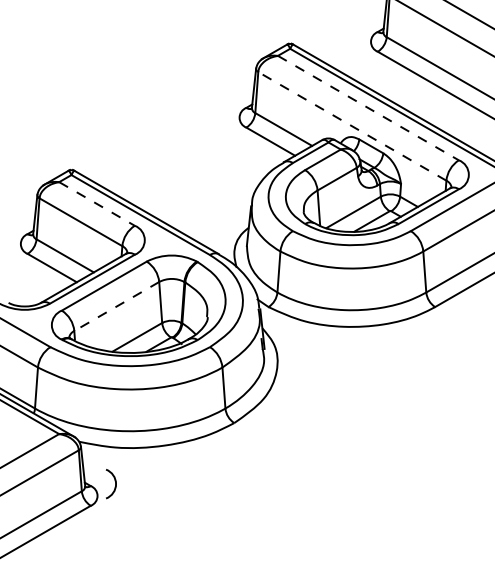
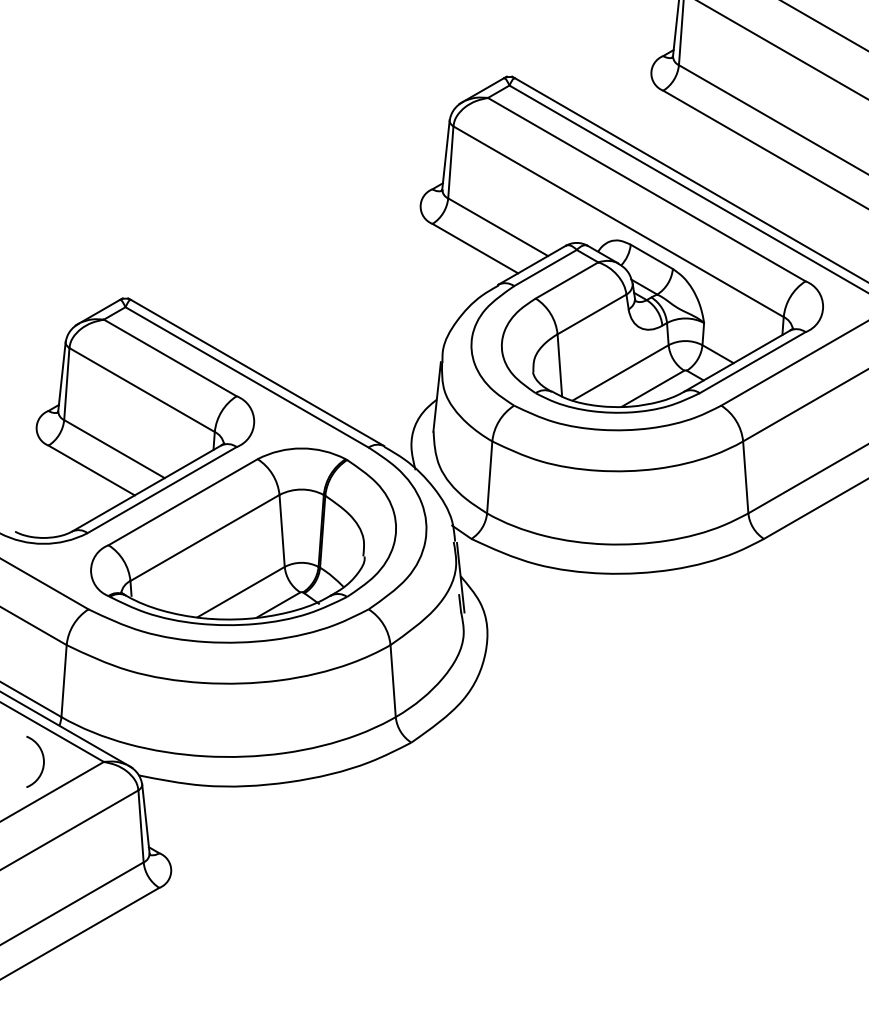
line: (368, 108) -> (646, 190), dashed -> solid
line: (352, 126) -> (618, 221), dashed -> solid
line: (97, 203) -> (171, 357), dashed -> solid
line: (116, 306) -> (204, 537), dashed -> solid
arc: (114, 481) -> (41, 757), moved

